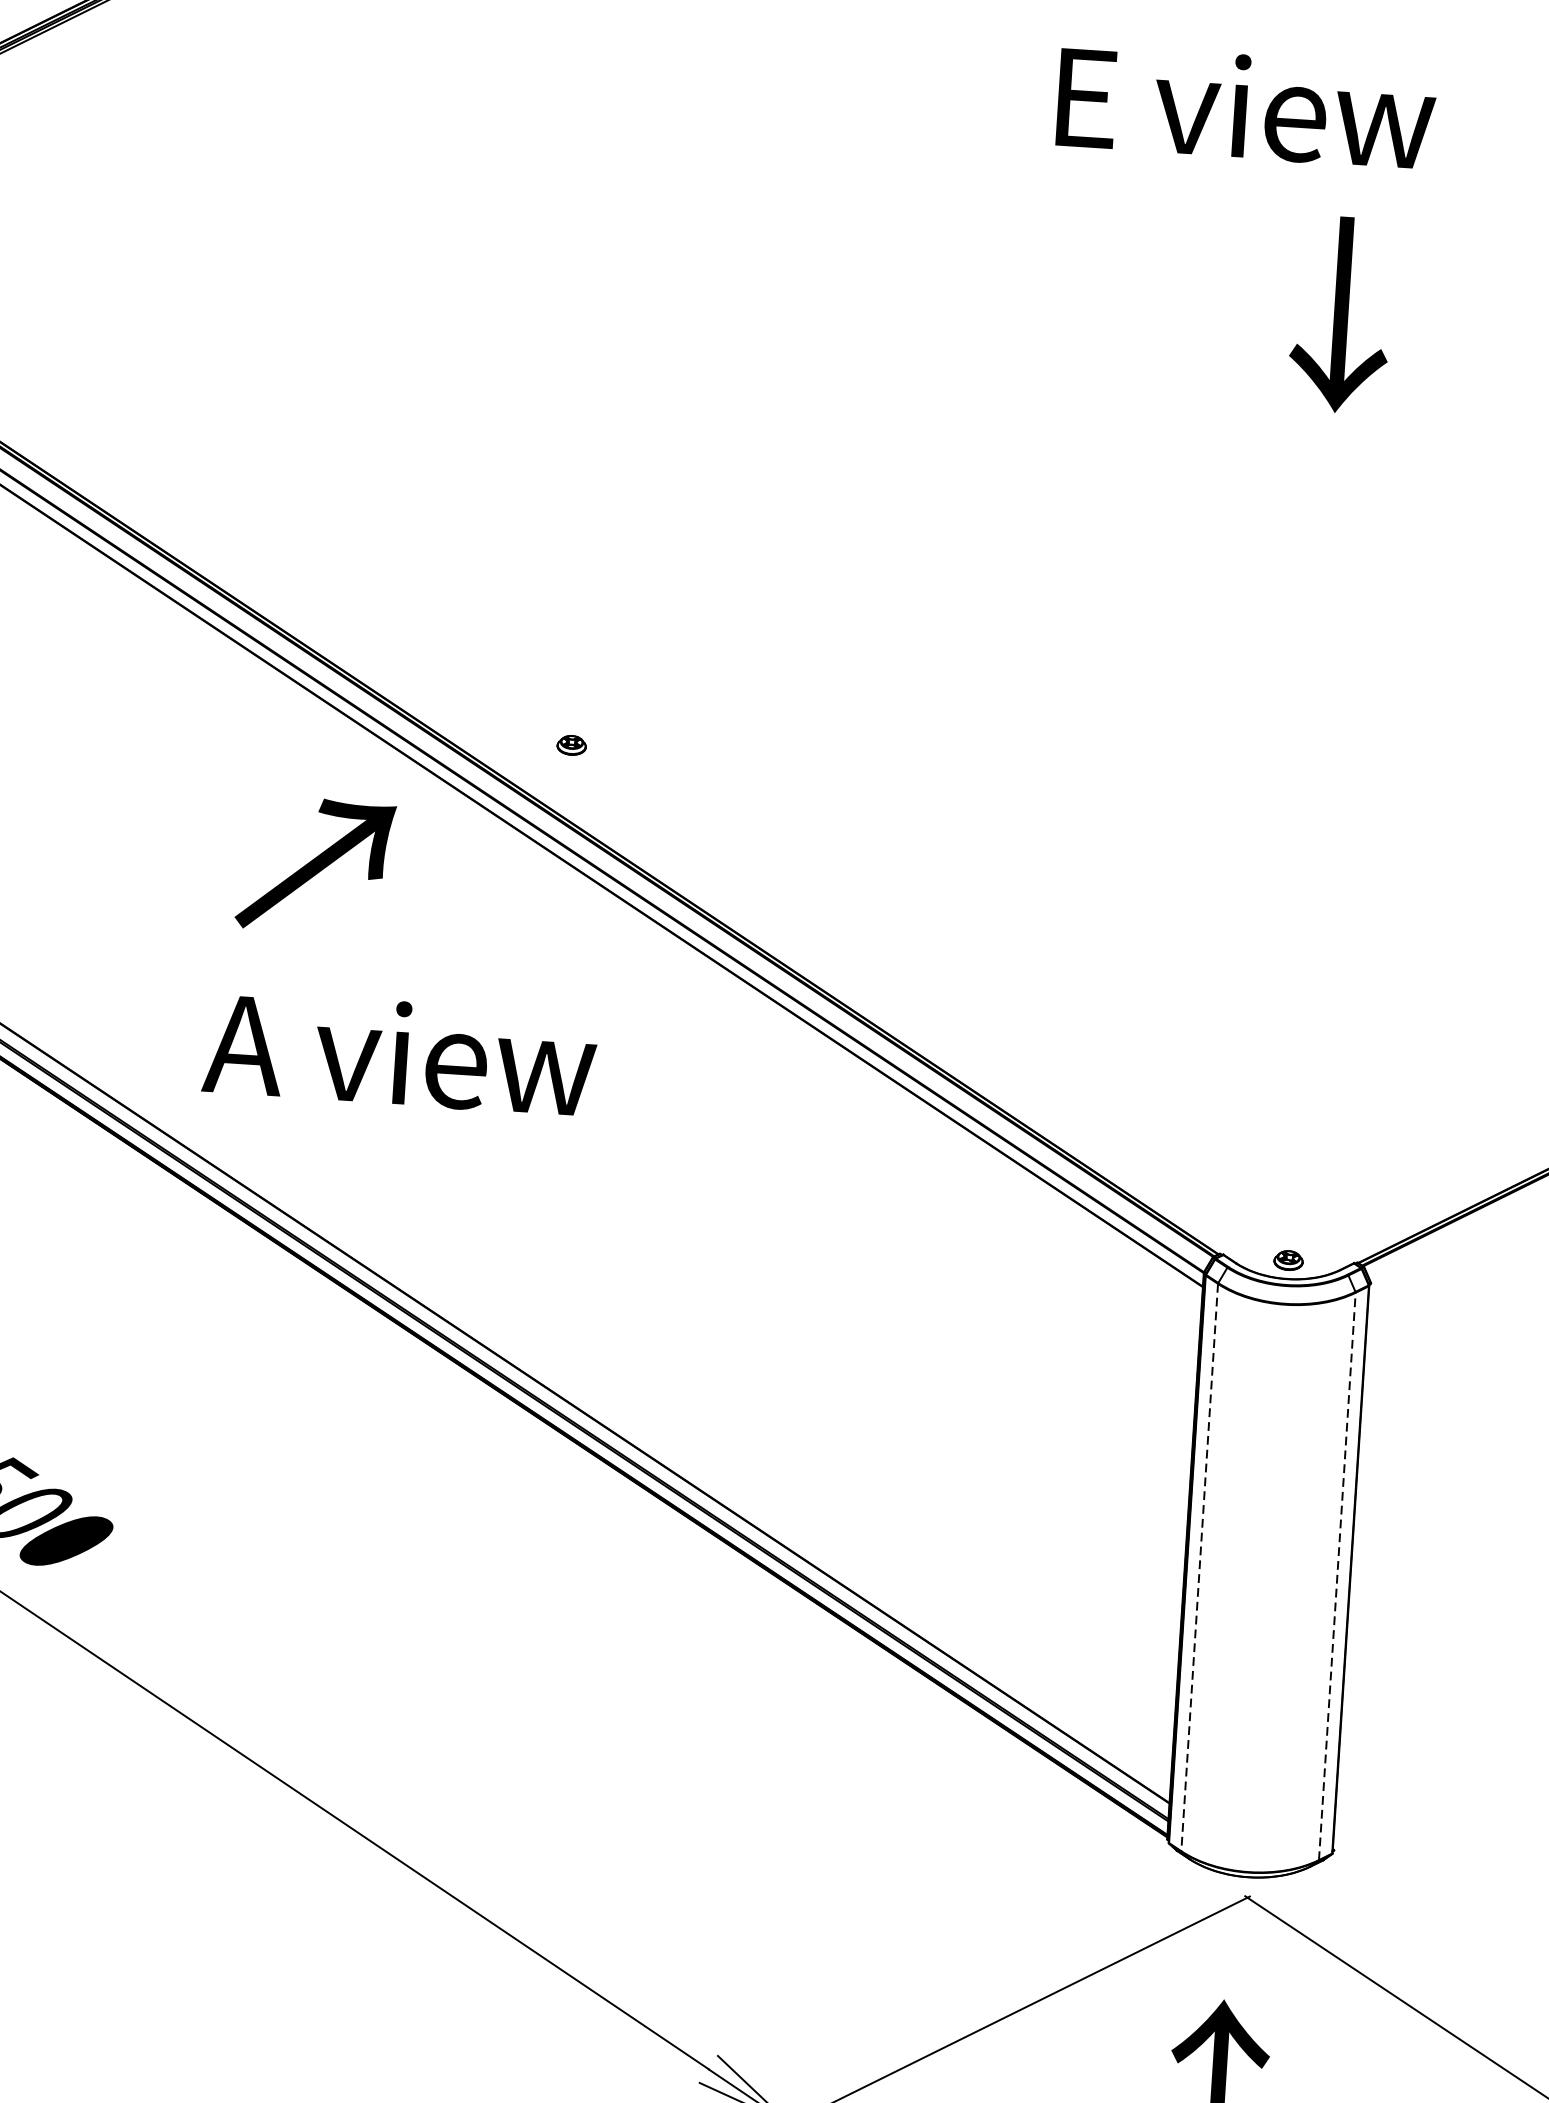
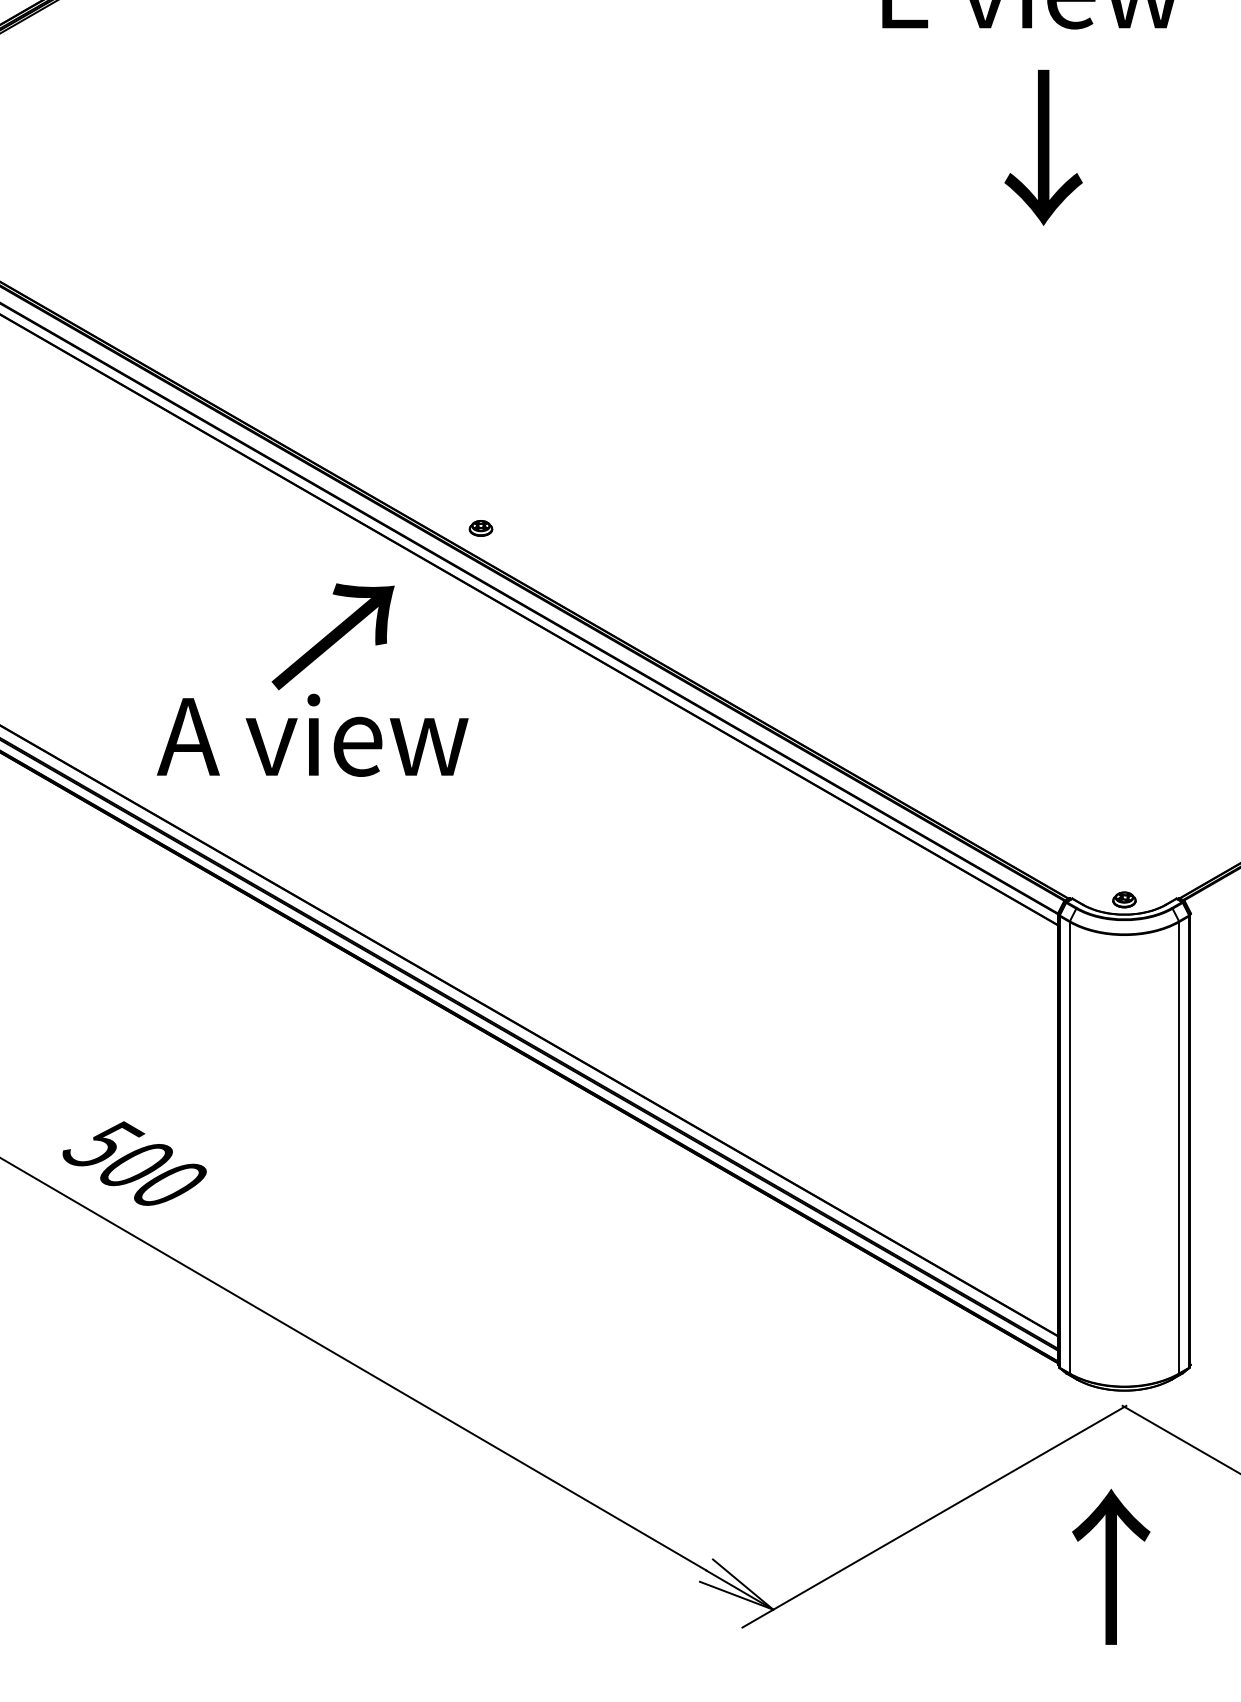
text: (1341, 314) -> (1043, 147), moved
part: (571, 745) -> (480, 528), moved
text: (399, 1052) -> (312, 734), moved
line: (1199, 1567) -> (1069, 1147), dashed -> solid
line: (1337, 1576) -> (1179, 1147), dashed -> solid

